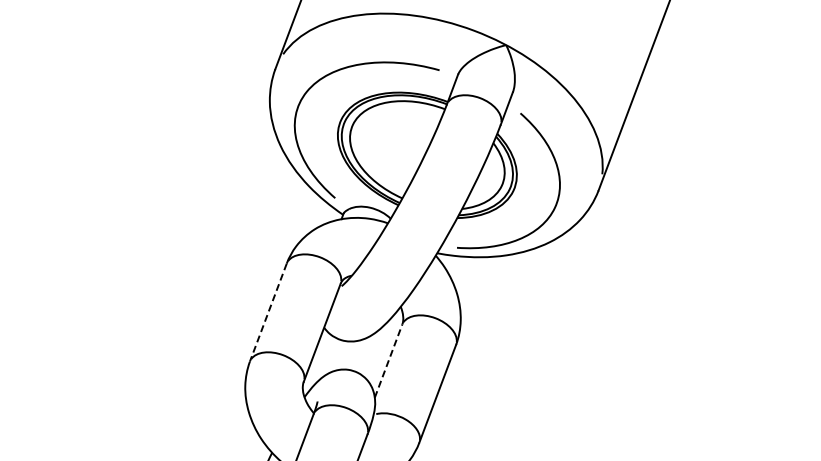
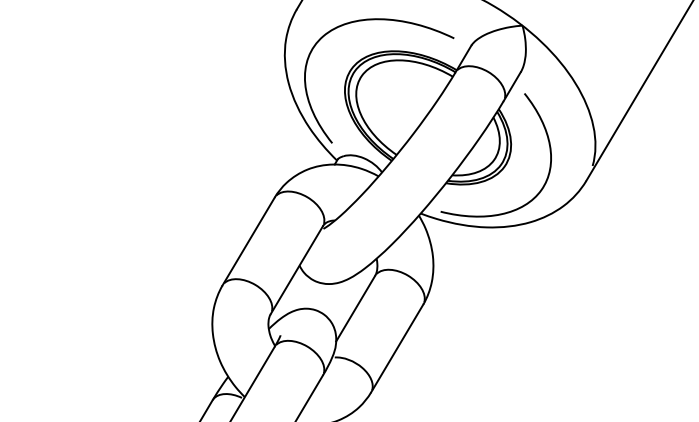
line: (268, 313) -> (248, 242), dashed -> solid
line: (388, 360) -> (355, 308), dashed -> solid

